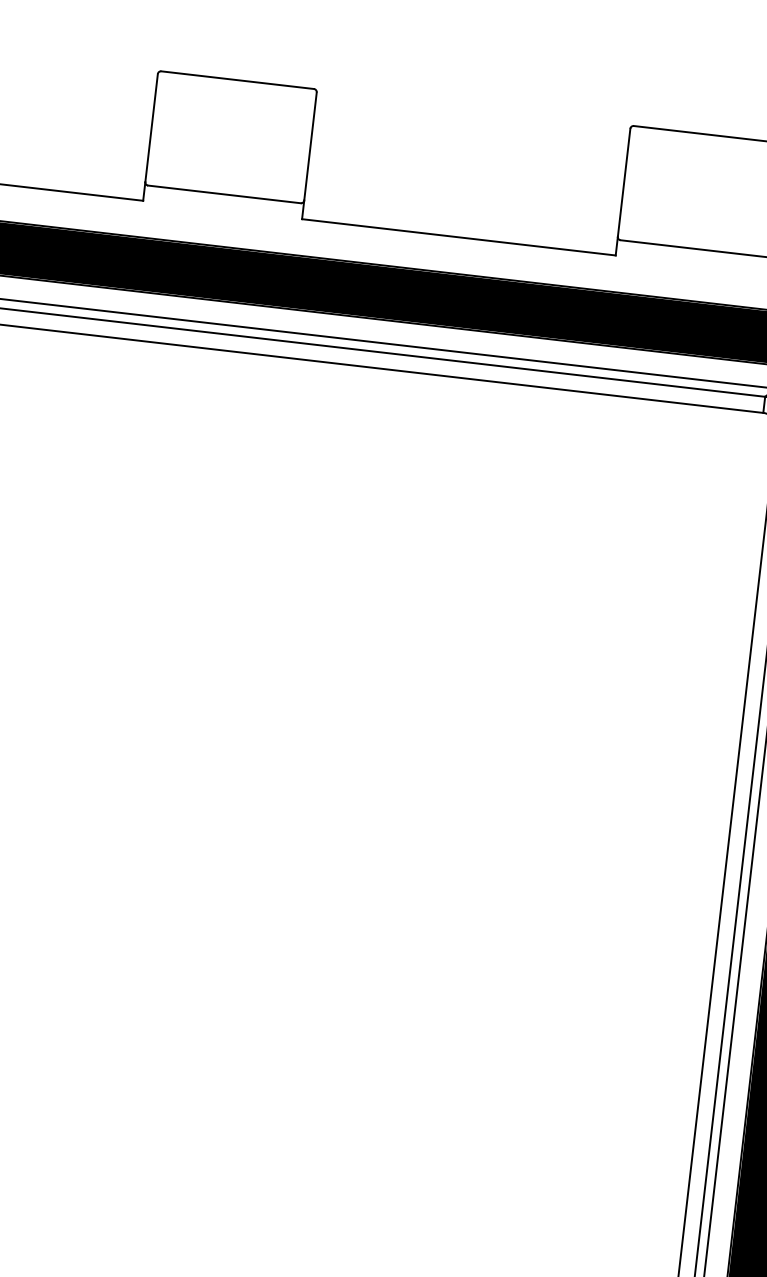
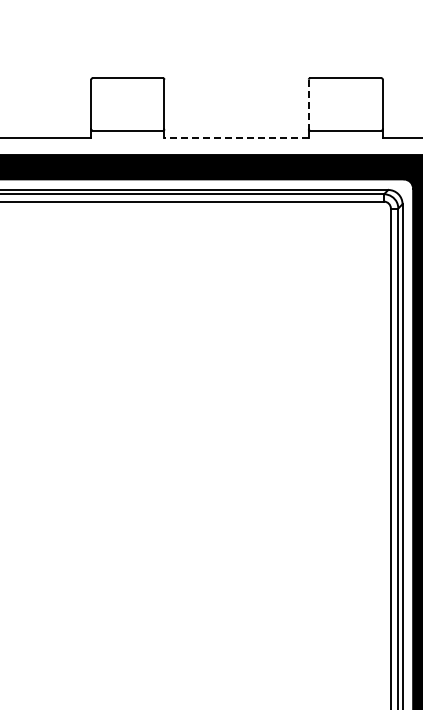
line: (623, 182) -> (308, 104), solid -> dashed
line: (458, 236) -> (236, 137), solid -> dashed

